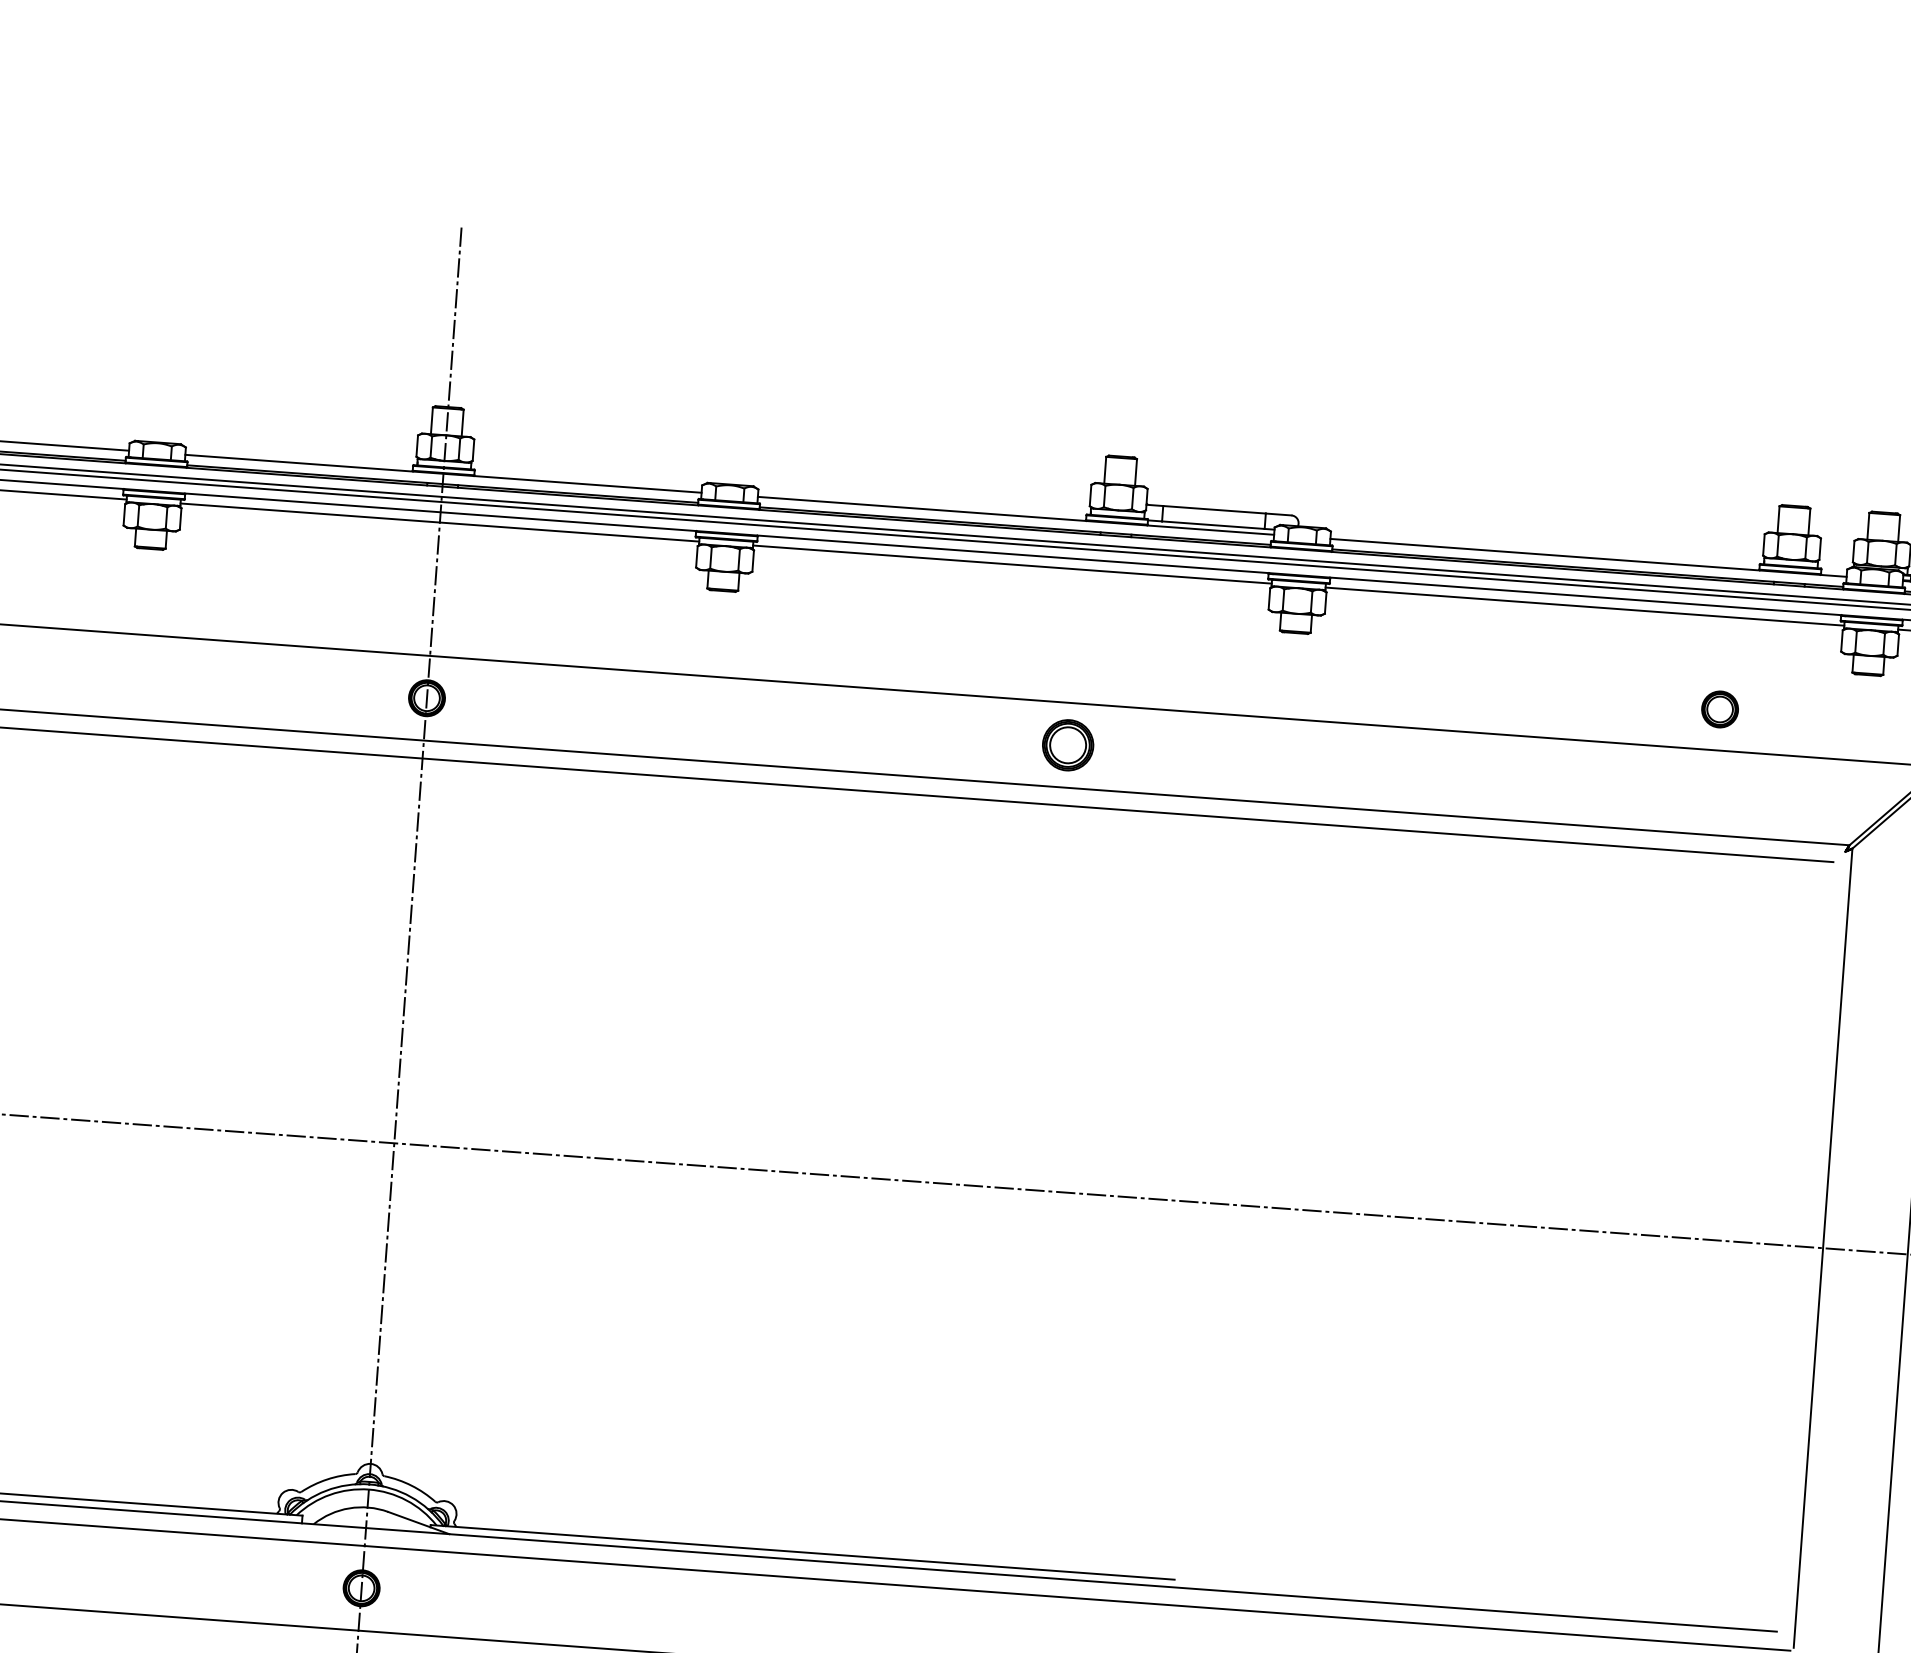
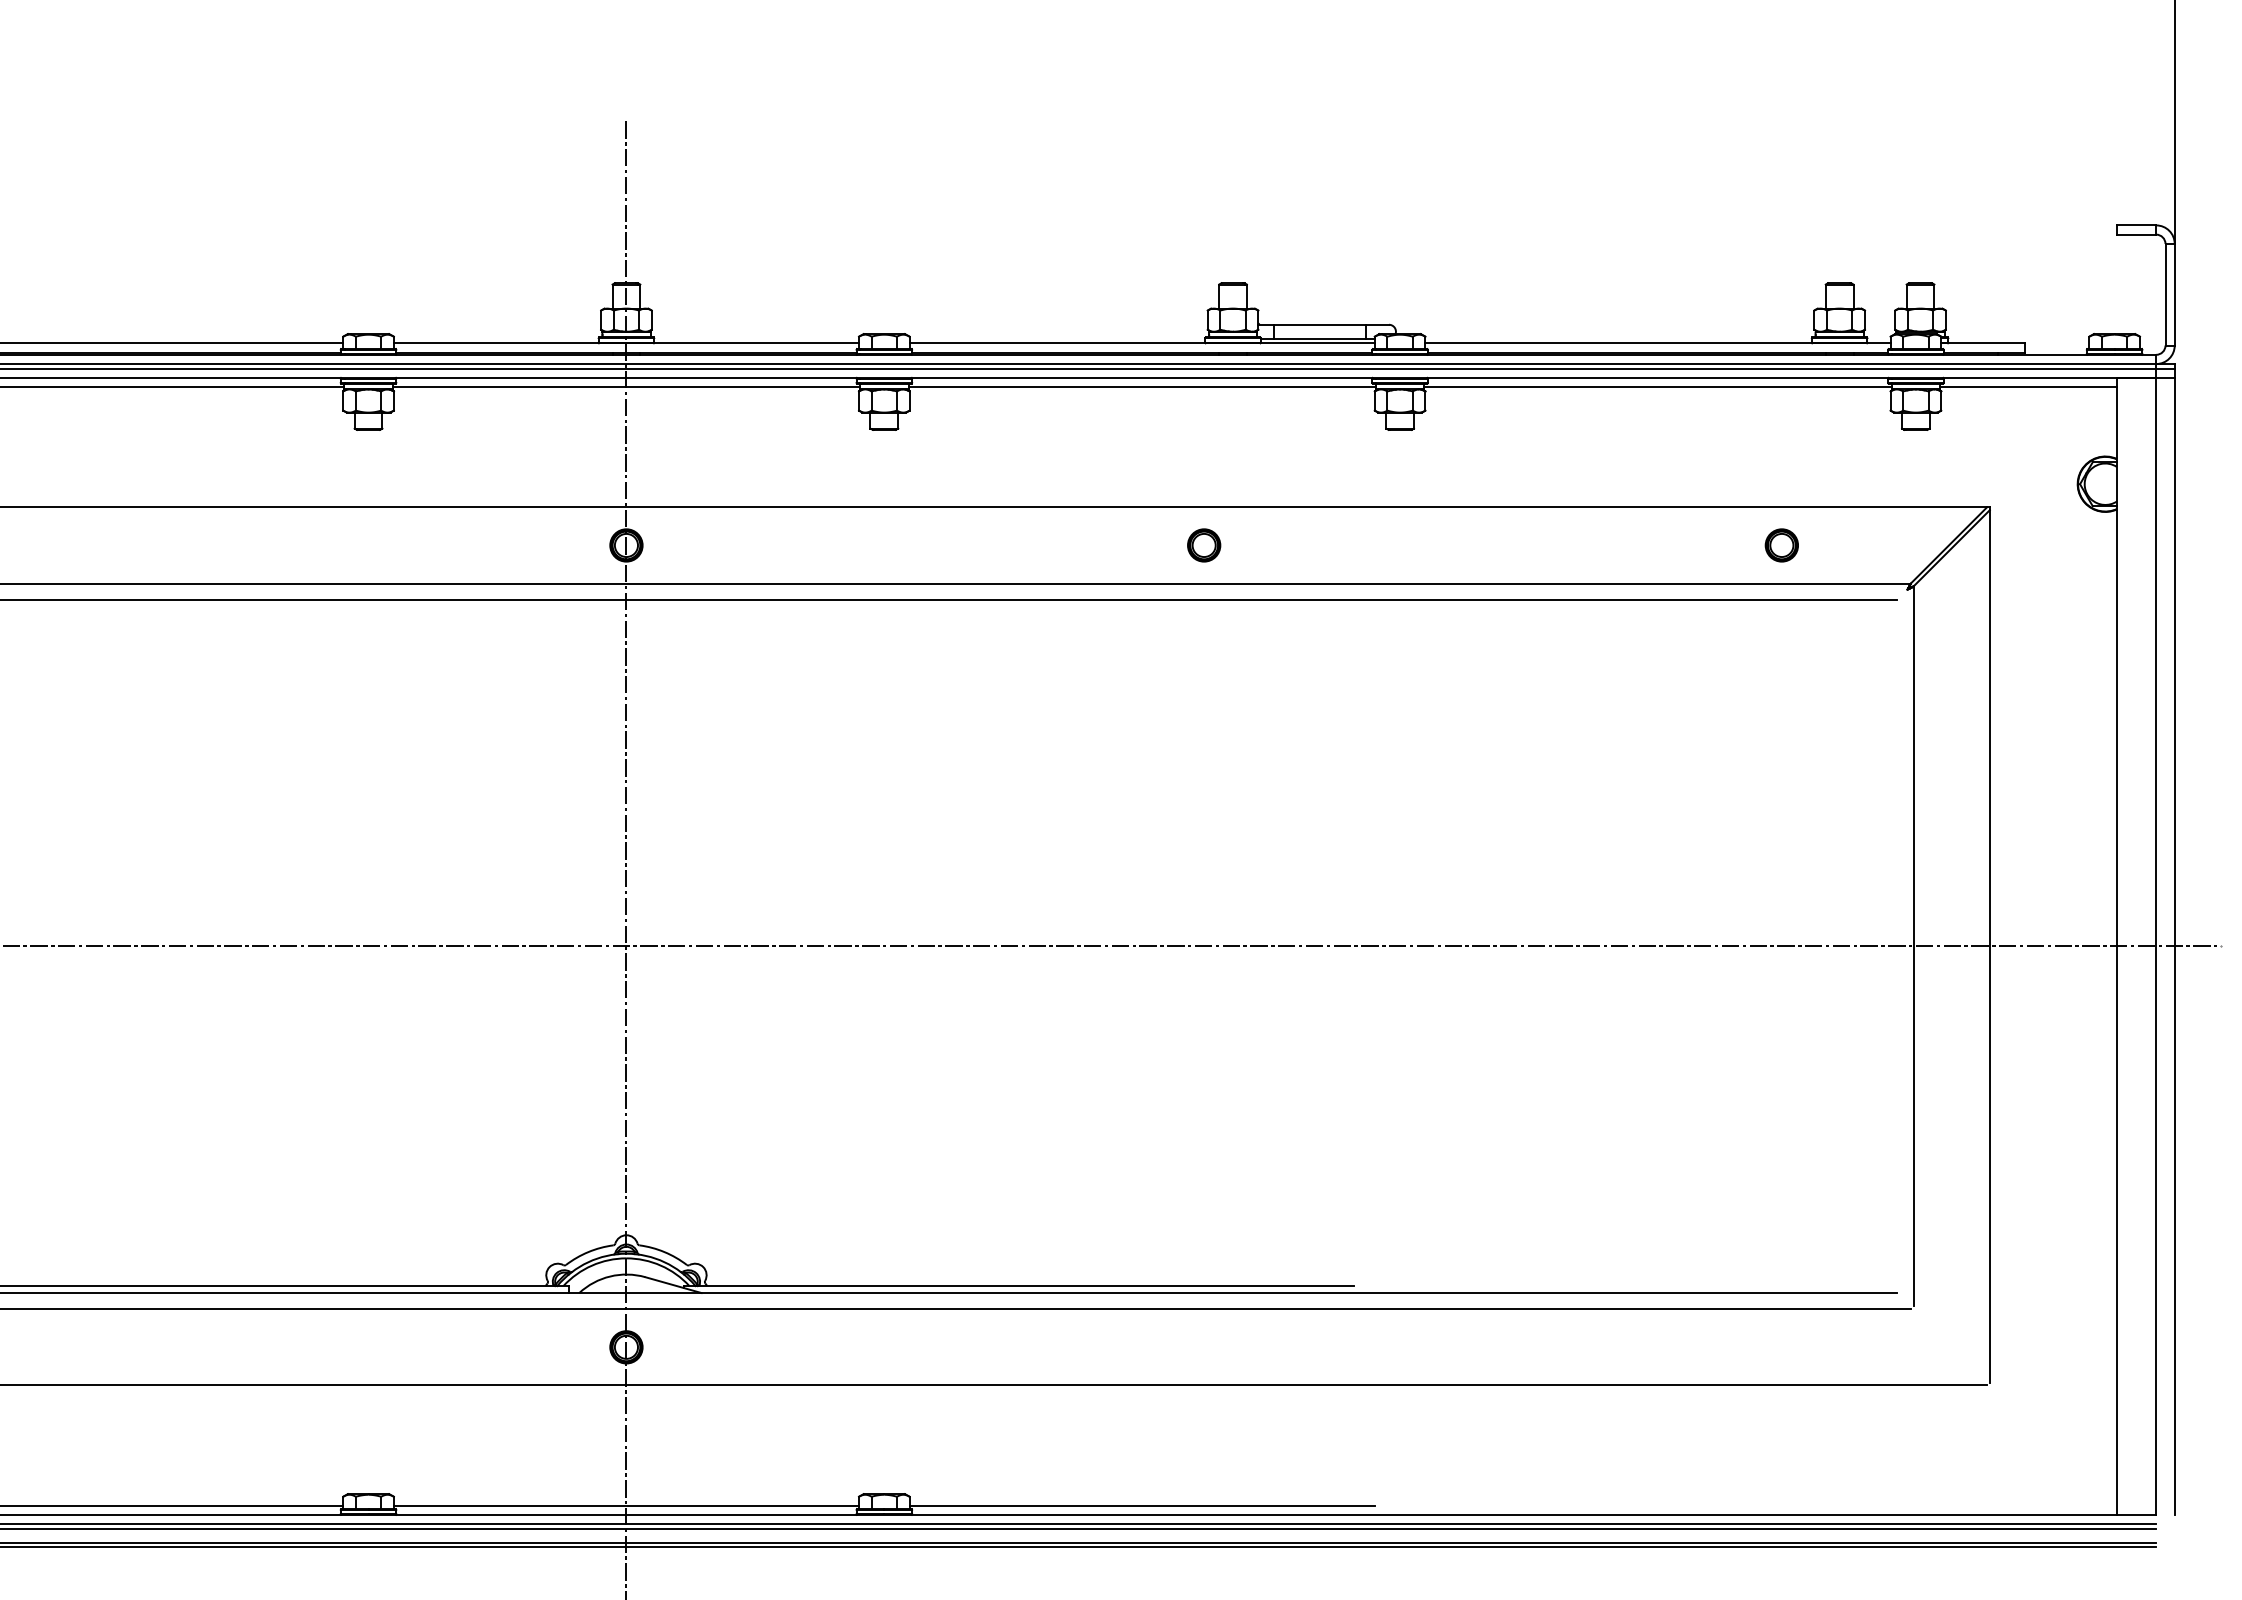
part: (1719, 709) -> (1781, 545), moved
part: (1068, 745) -> (1204, 545), size x0.71

